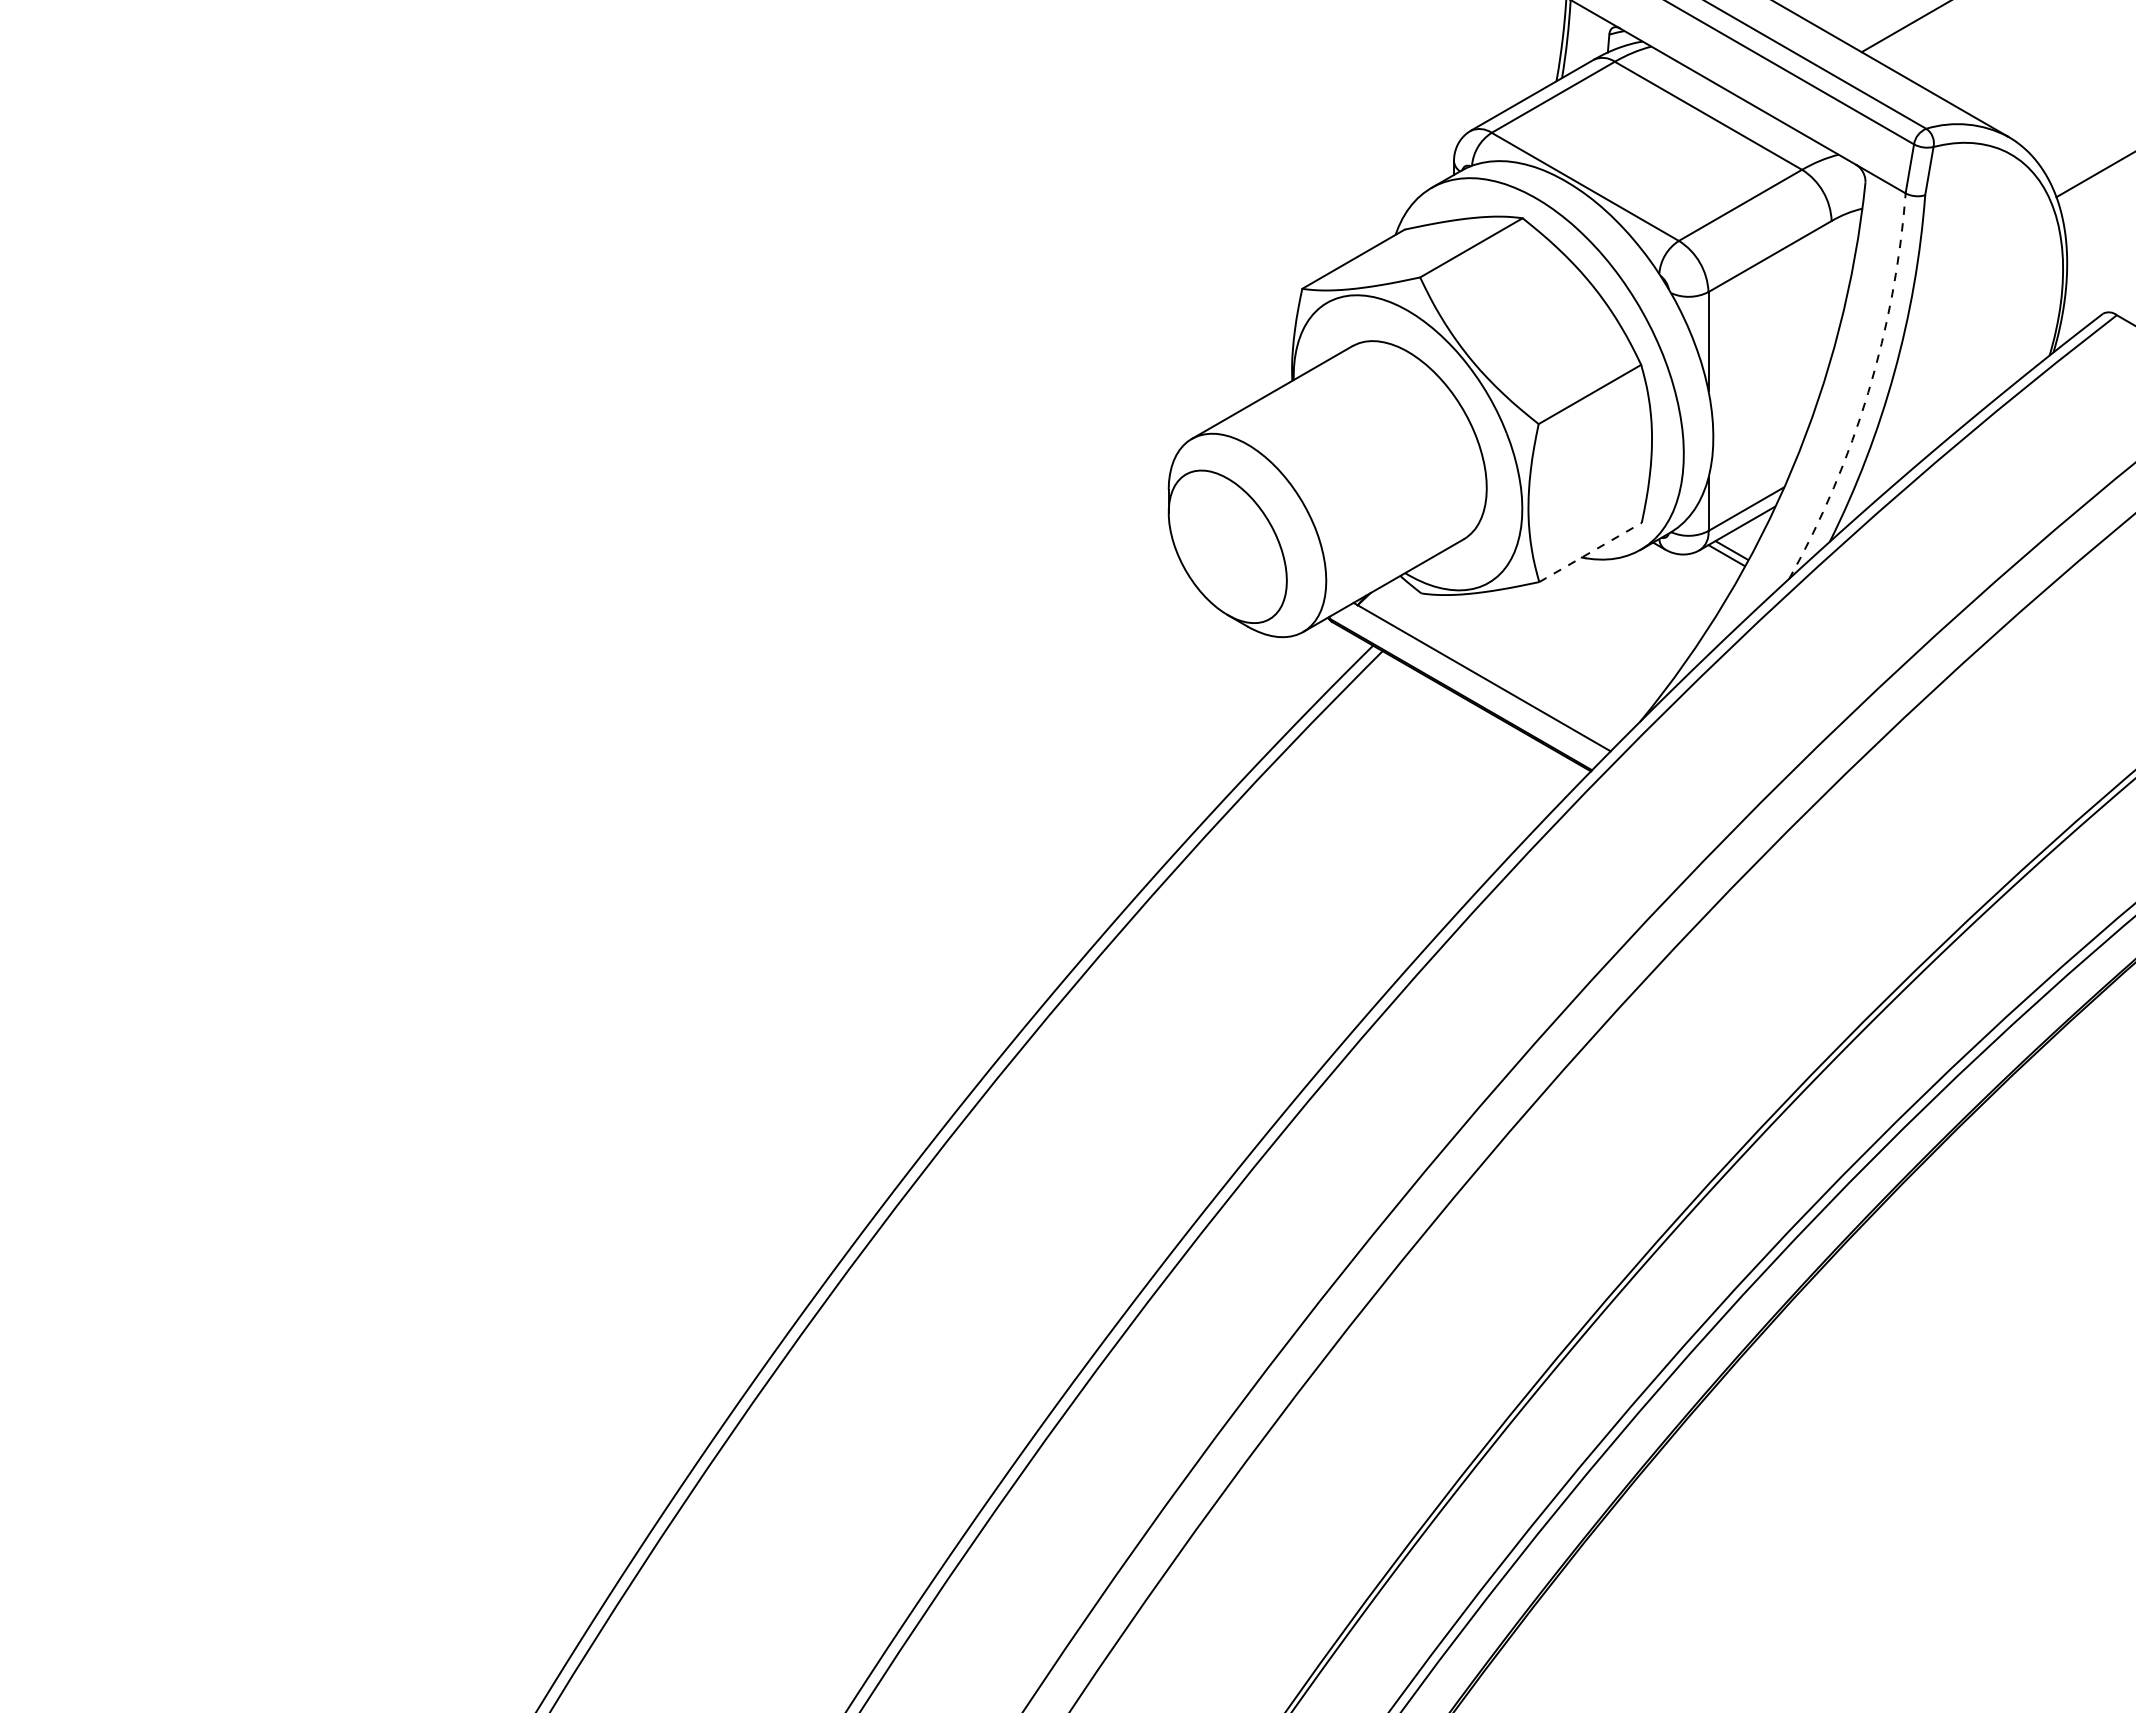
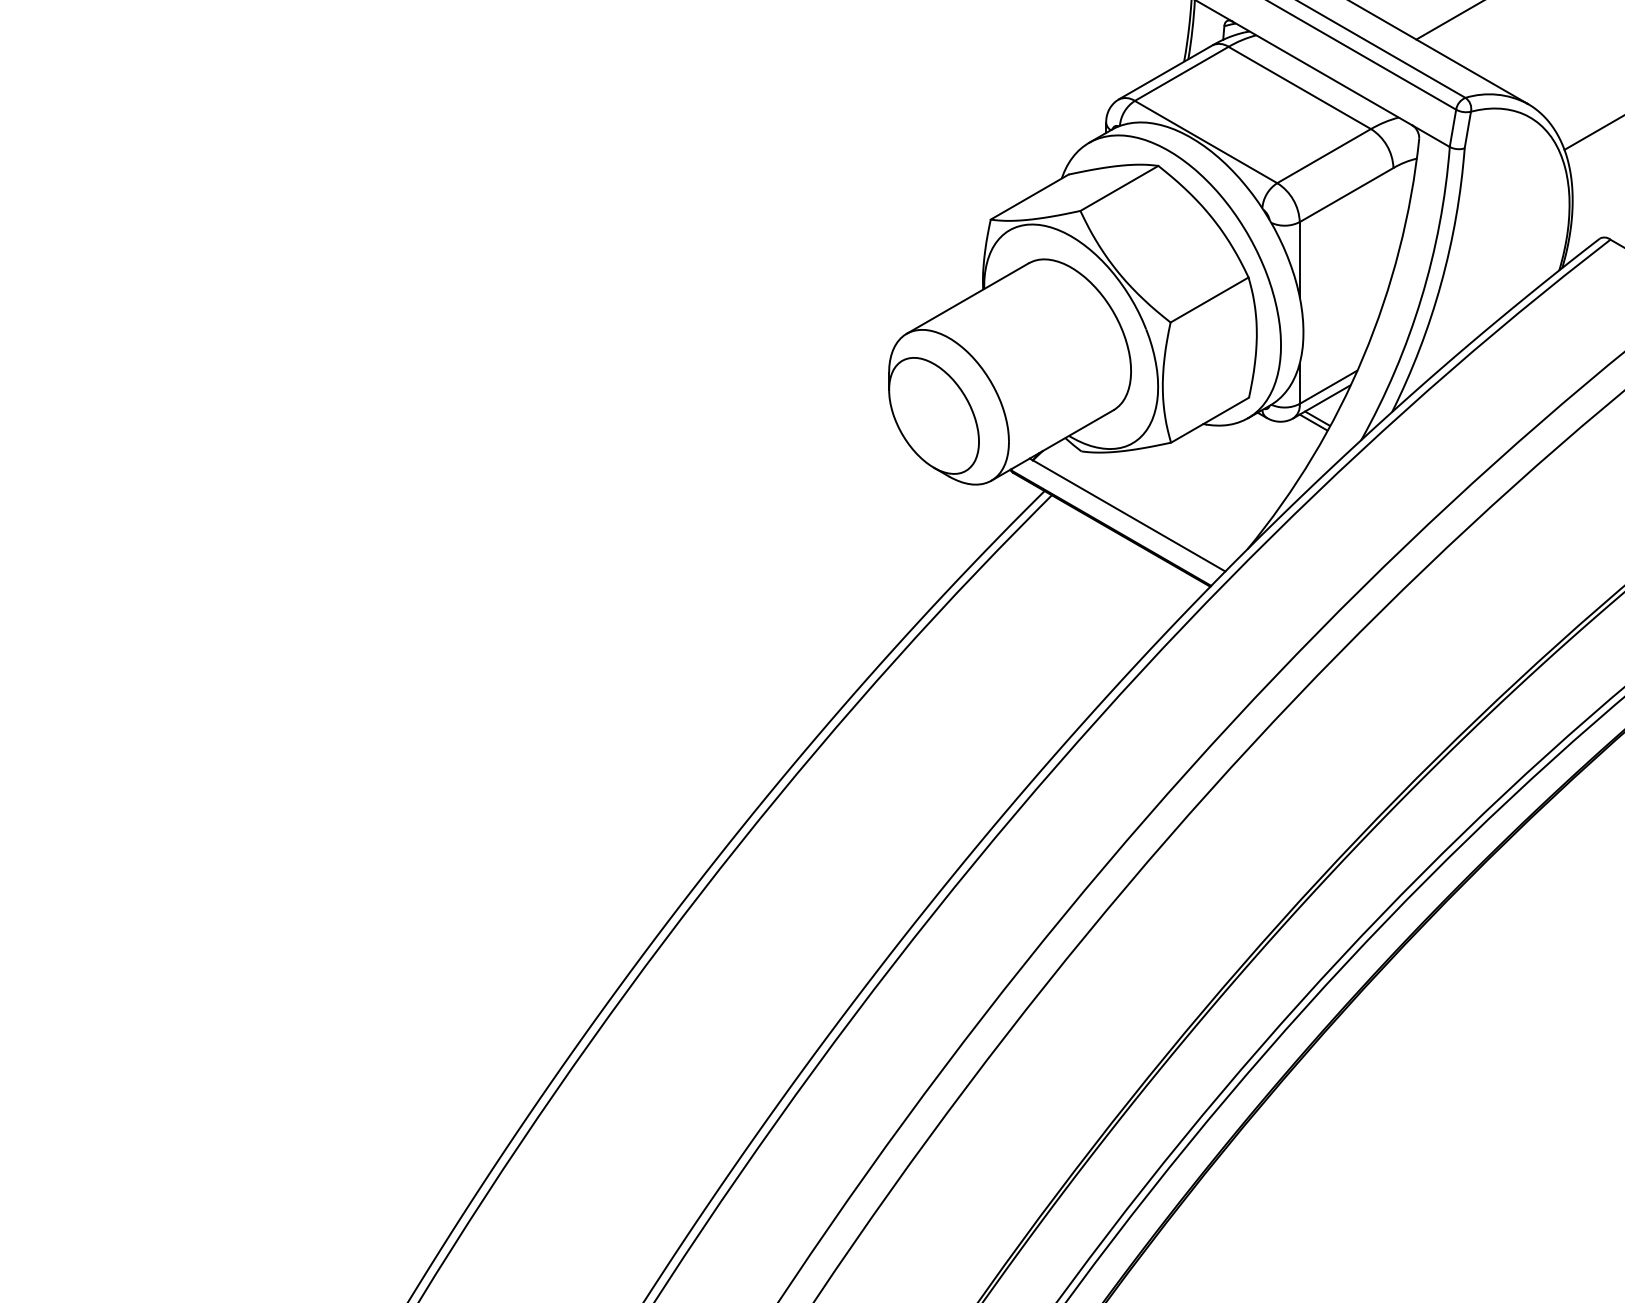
arc: (1868, 392) -> (1421, 298), dashed -> solid
line: (1590, 552) -> (1210, 420), dashed -> solid

